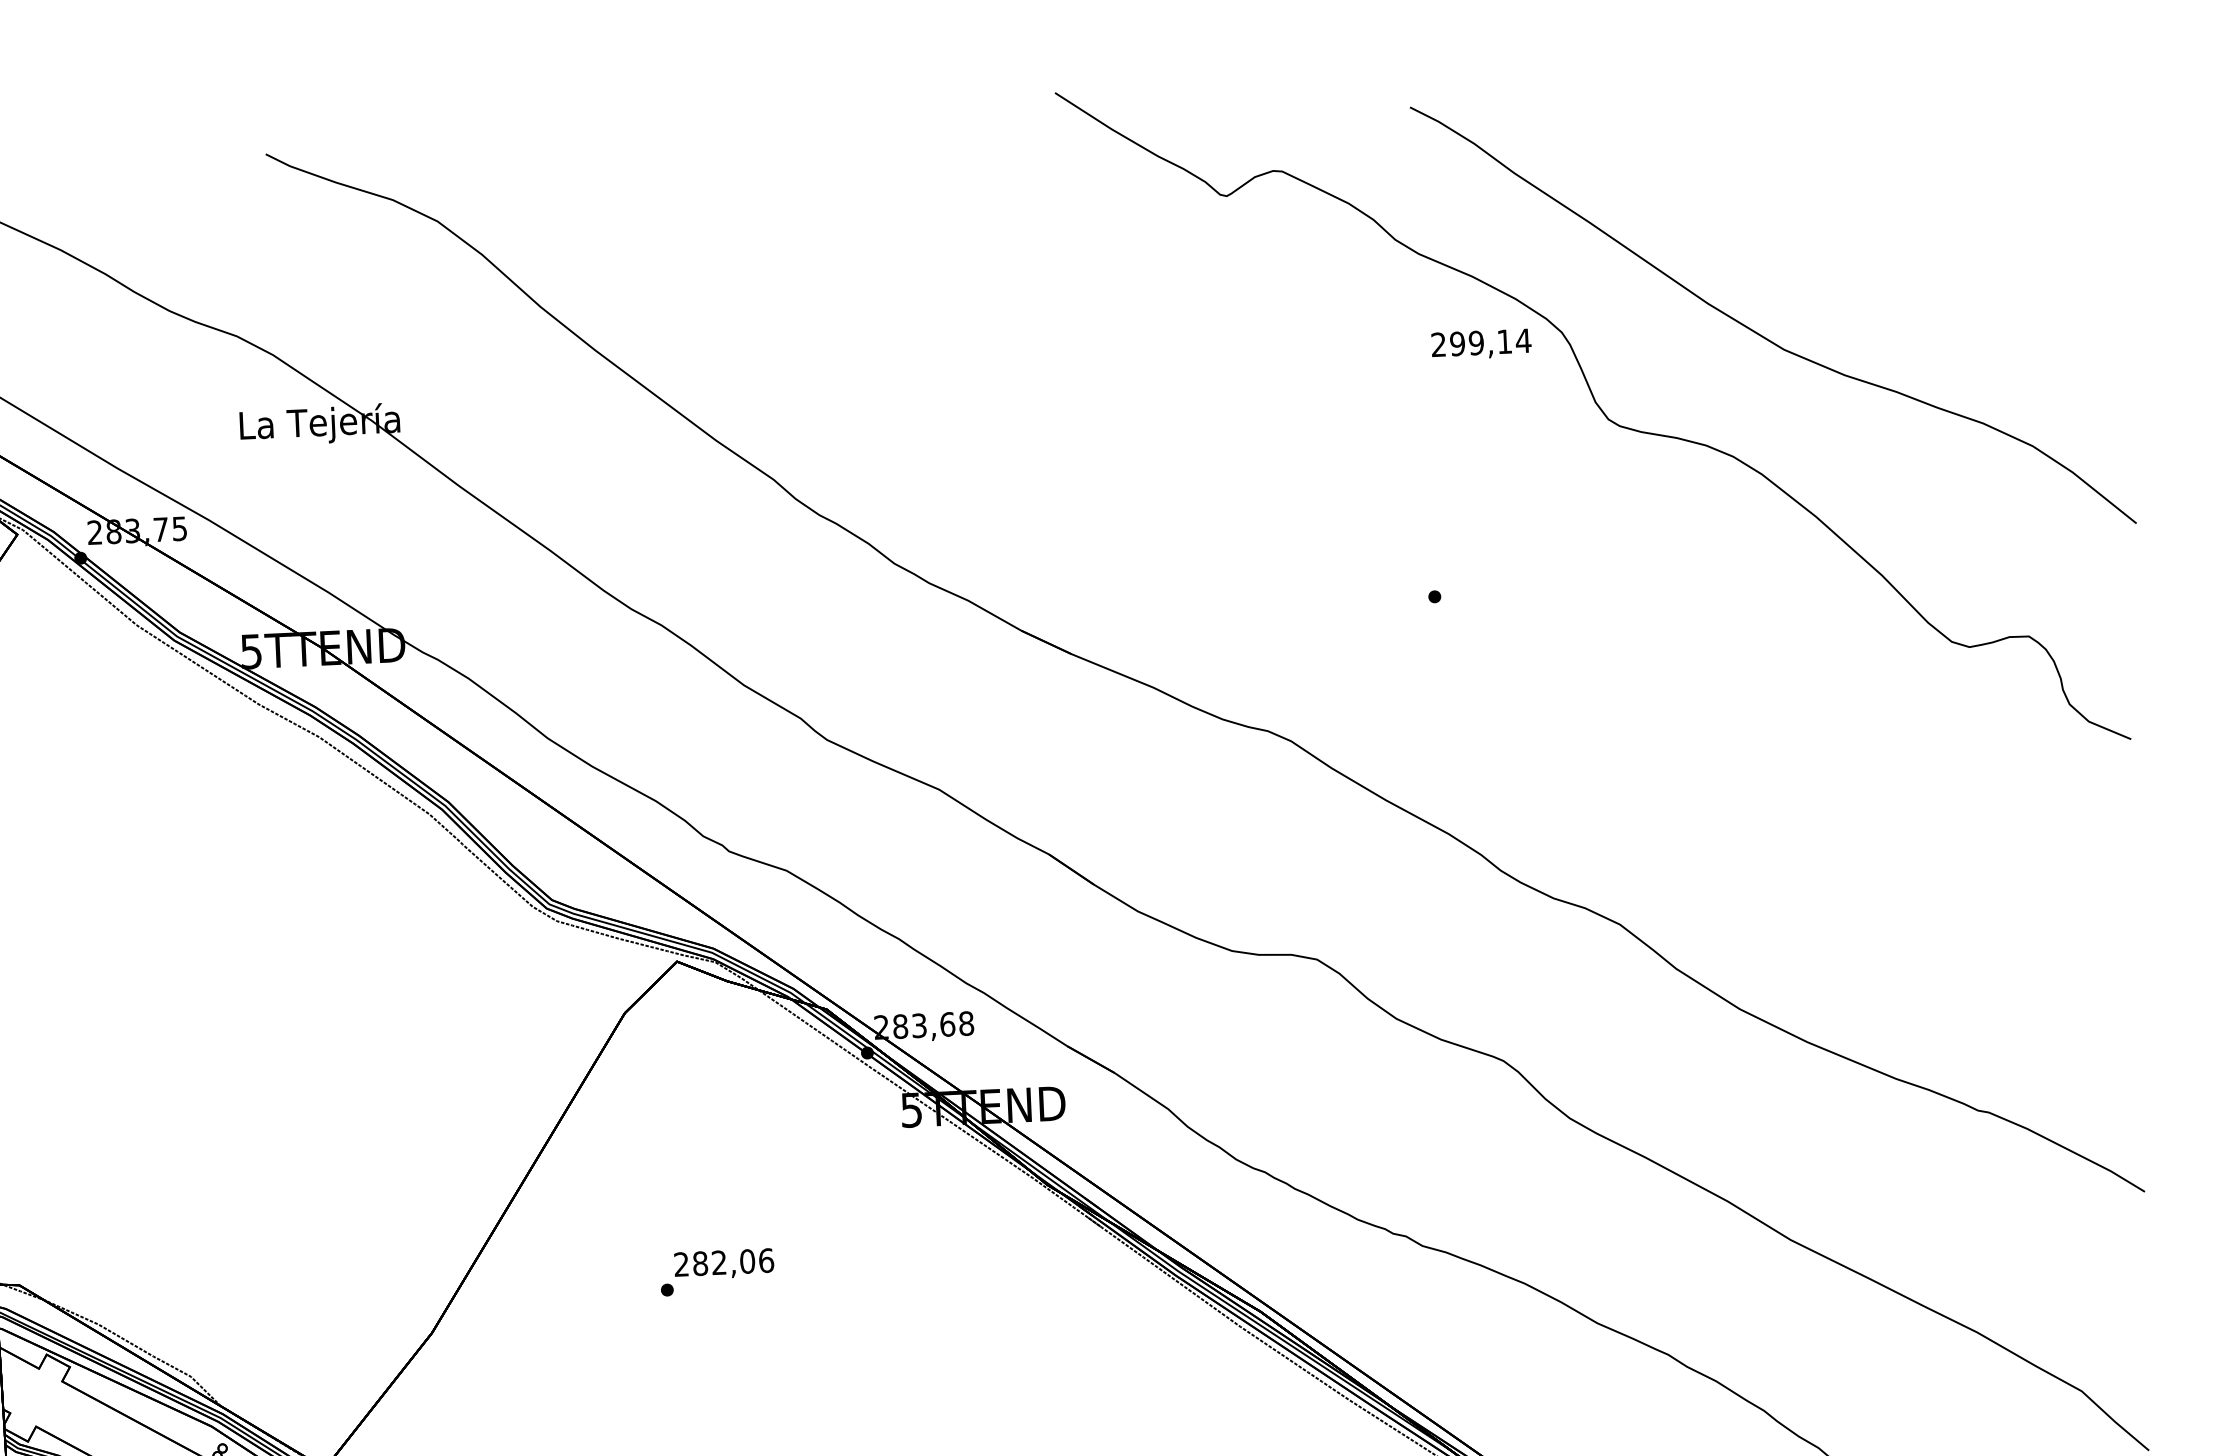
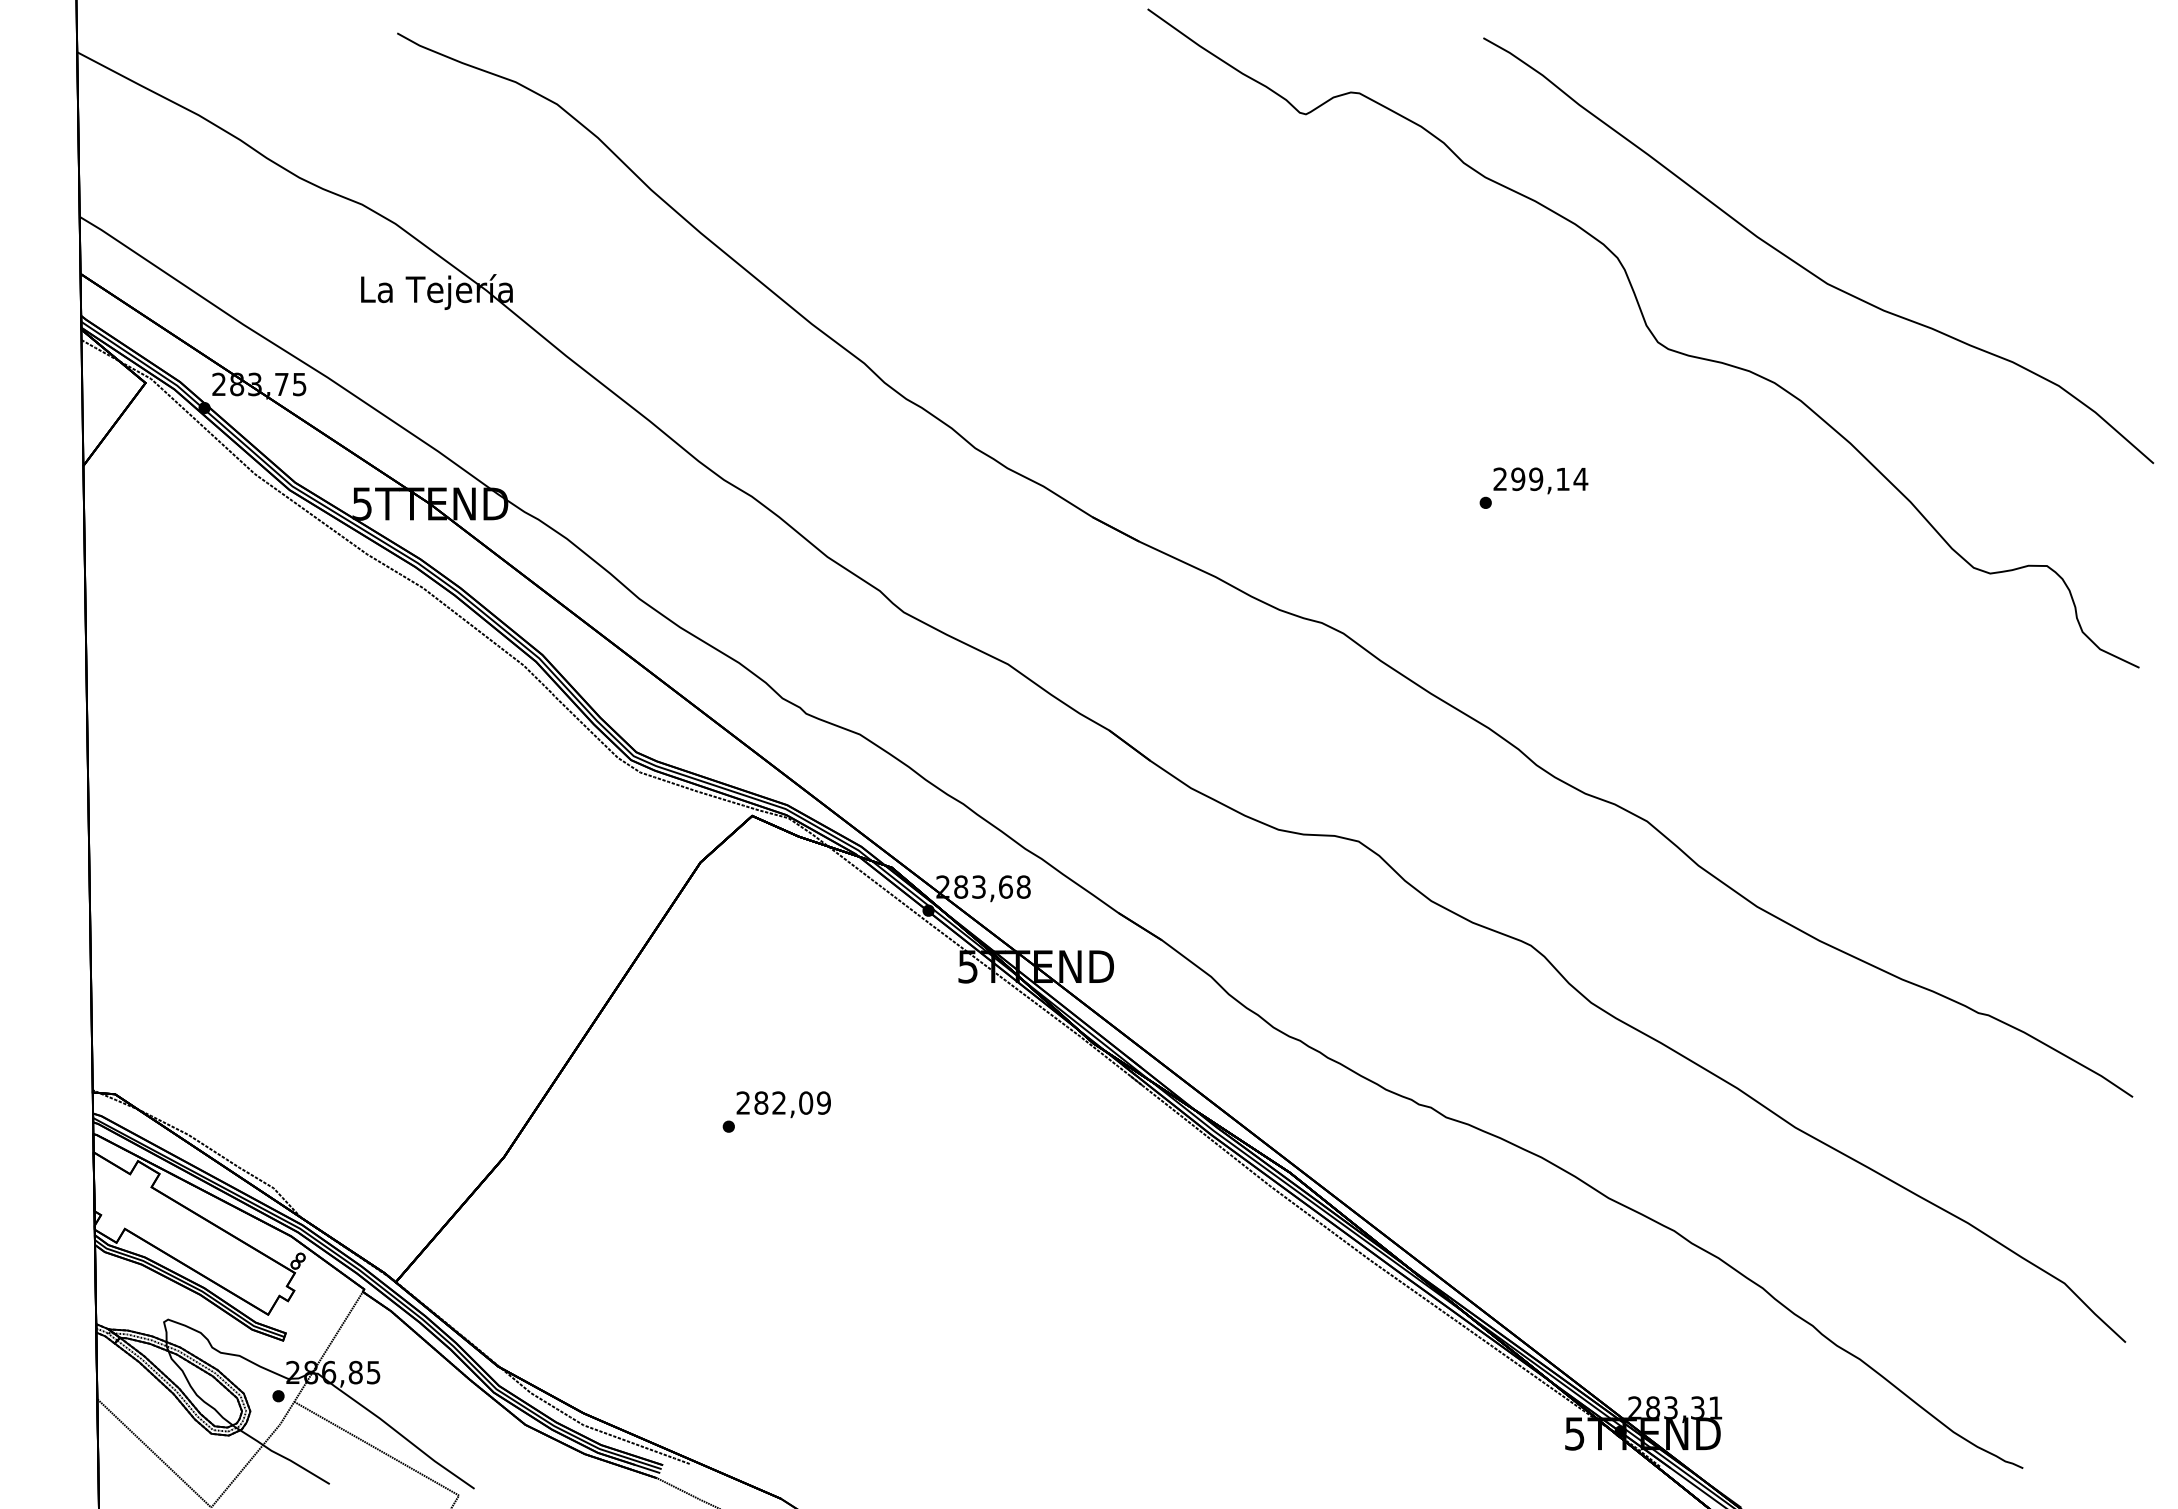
text: (1481, 344) -> (1540, 480), moved
text: (766, 1260) -> (824, 1102), 282,06 -> 282,09

